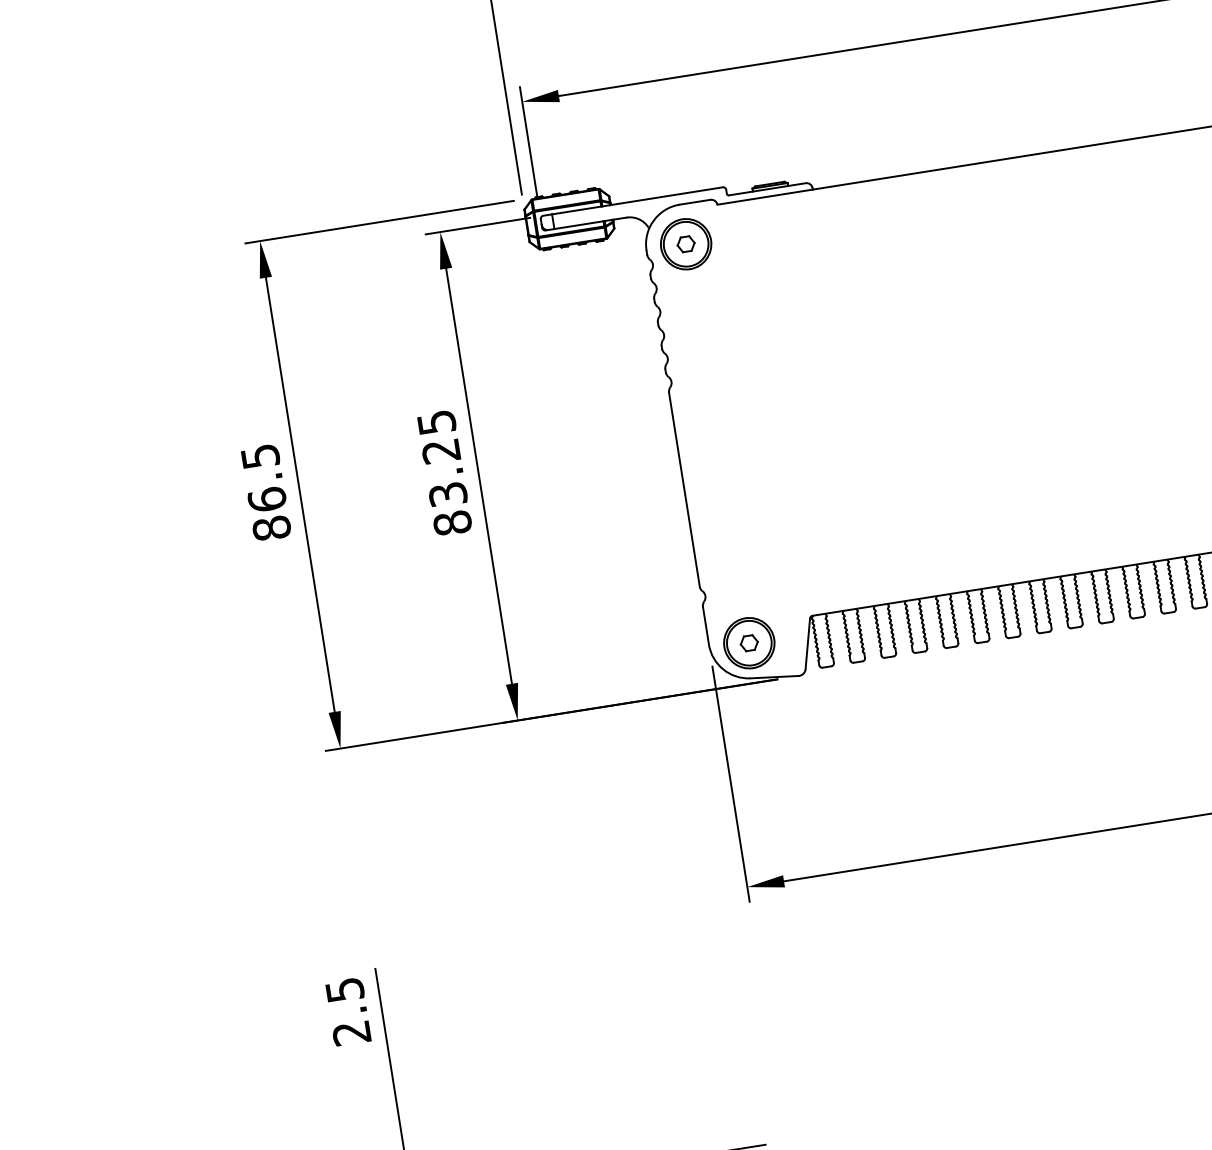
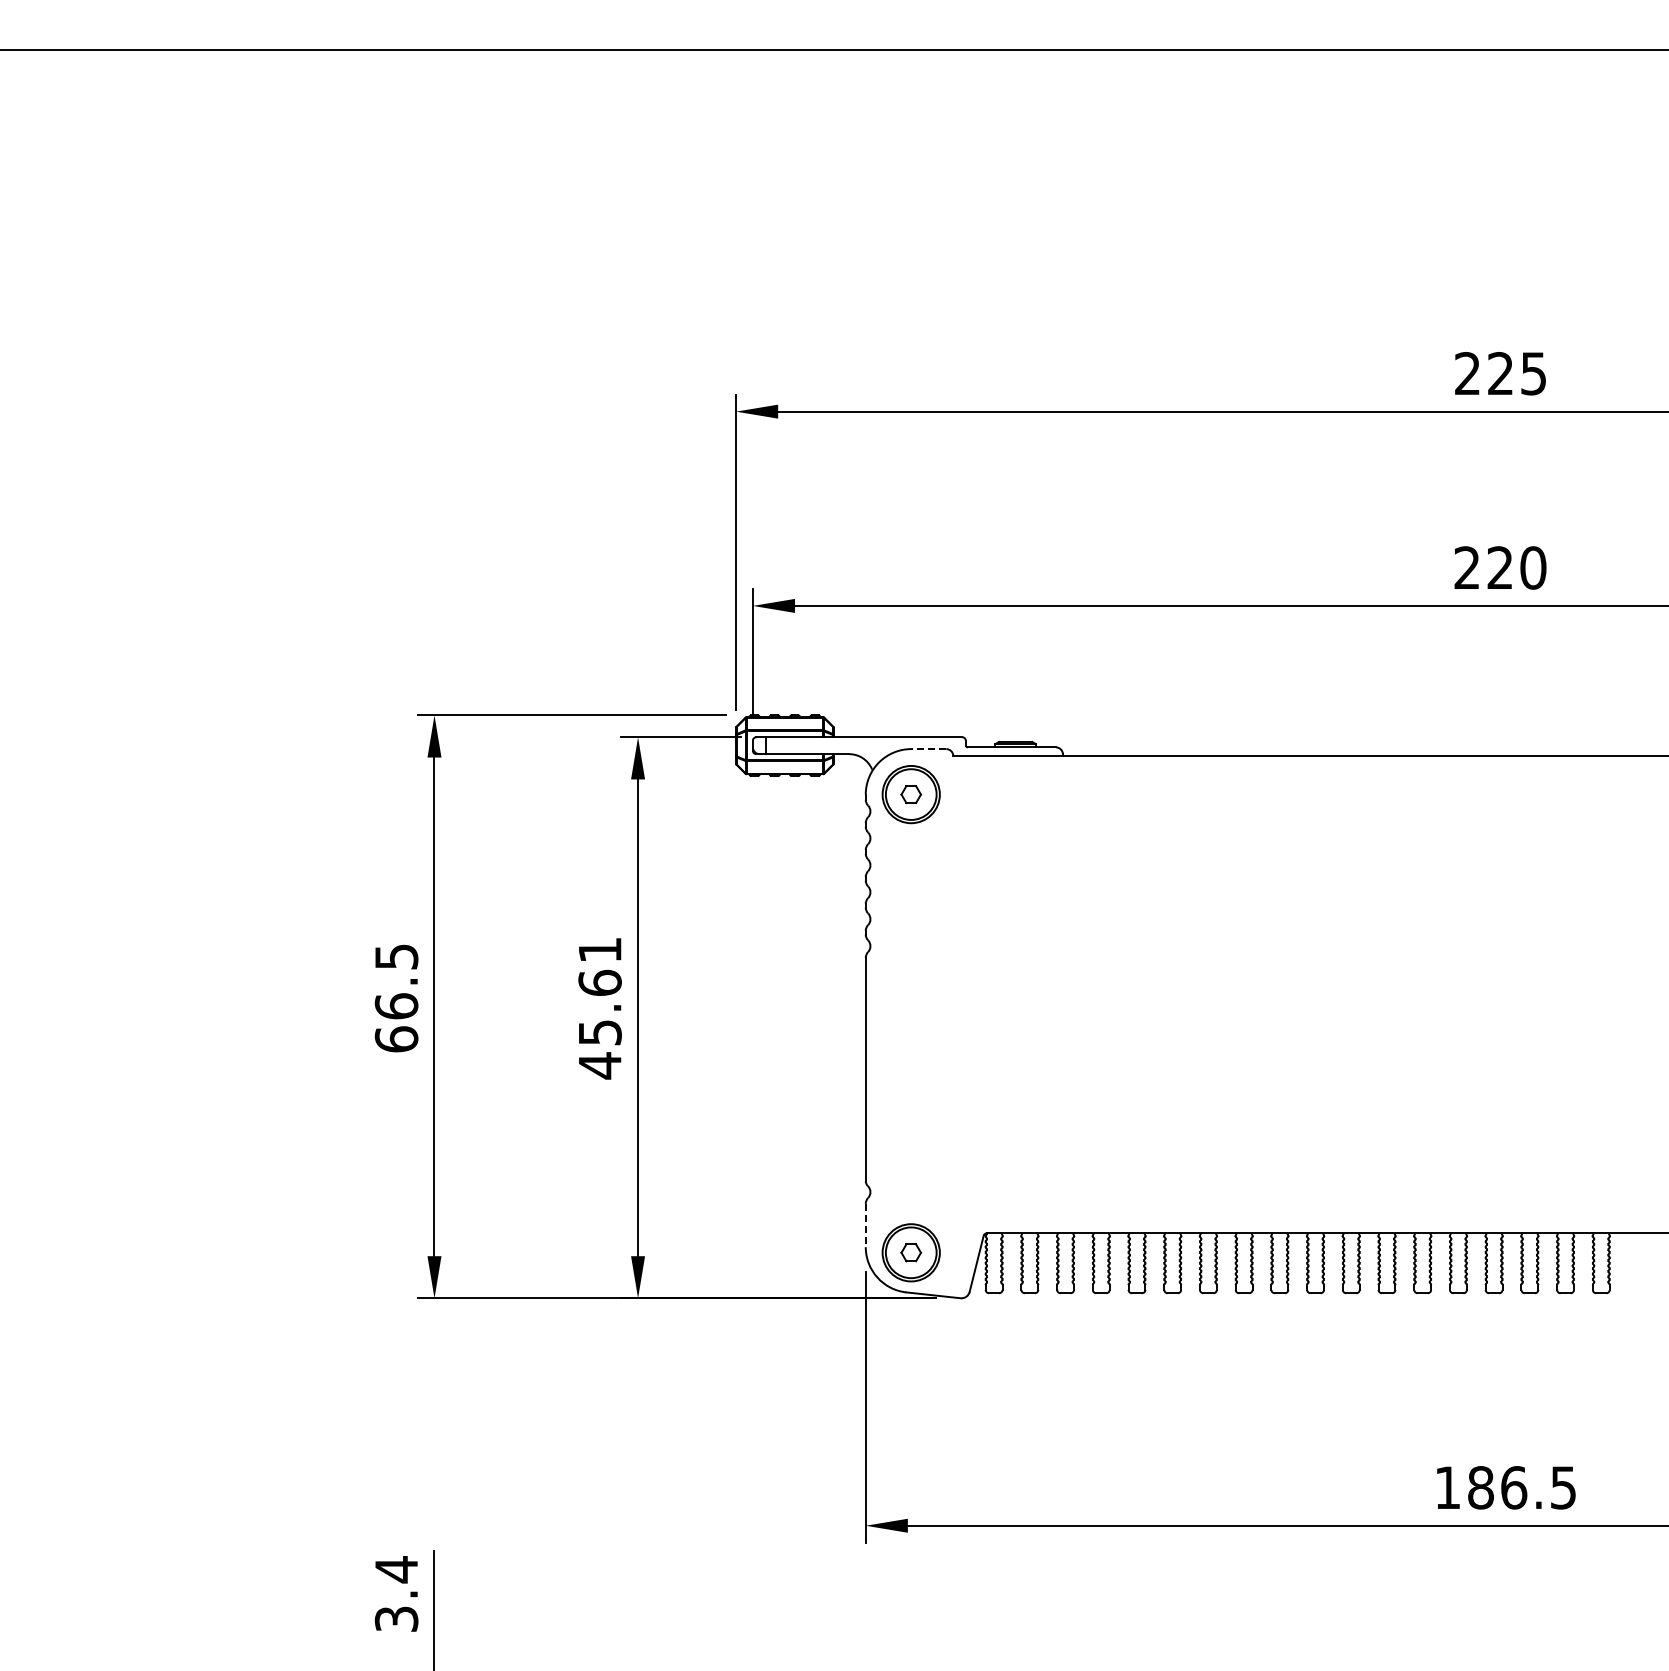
line: (694, 202) -> (928, 749), solid -> dashed
text: (444, 473) -> (599, 1008), 83.25 -> 45.61
text: (271, 528) -> (396, 1039), 86.5 -> 66.5
line: (705, 625) -> (865, 1225), solid -> dashed
text: (348, 1010) -> (396, 1593), 2.5 -> 3.4

